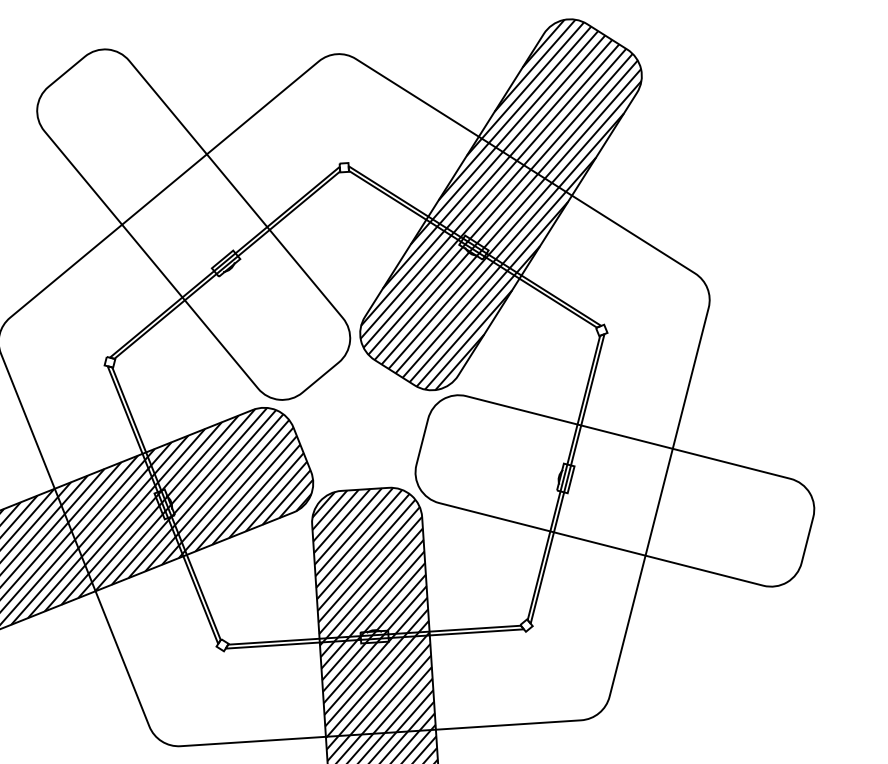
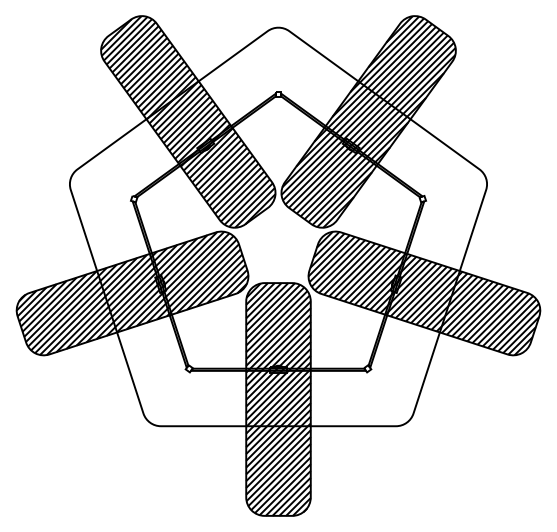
hatch: (193, 223) -> (188, 121), added
hatch: (615, 491) -> (424, 293), added

